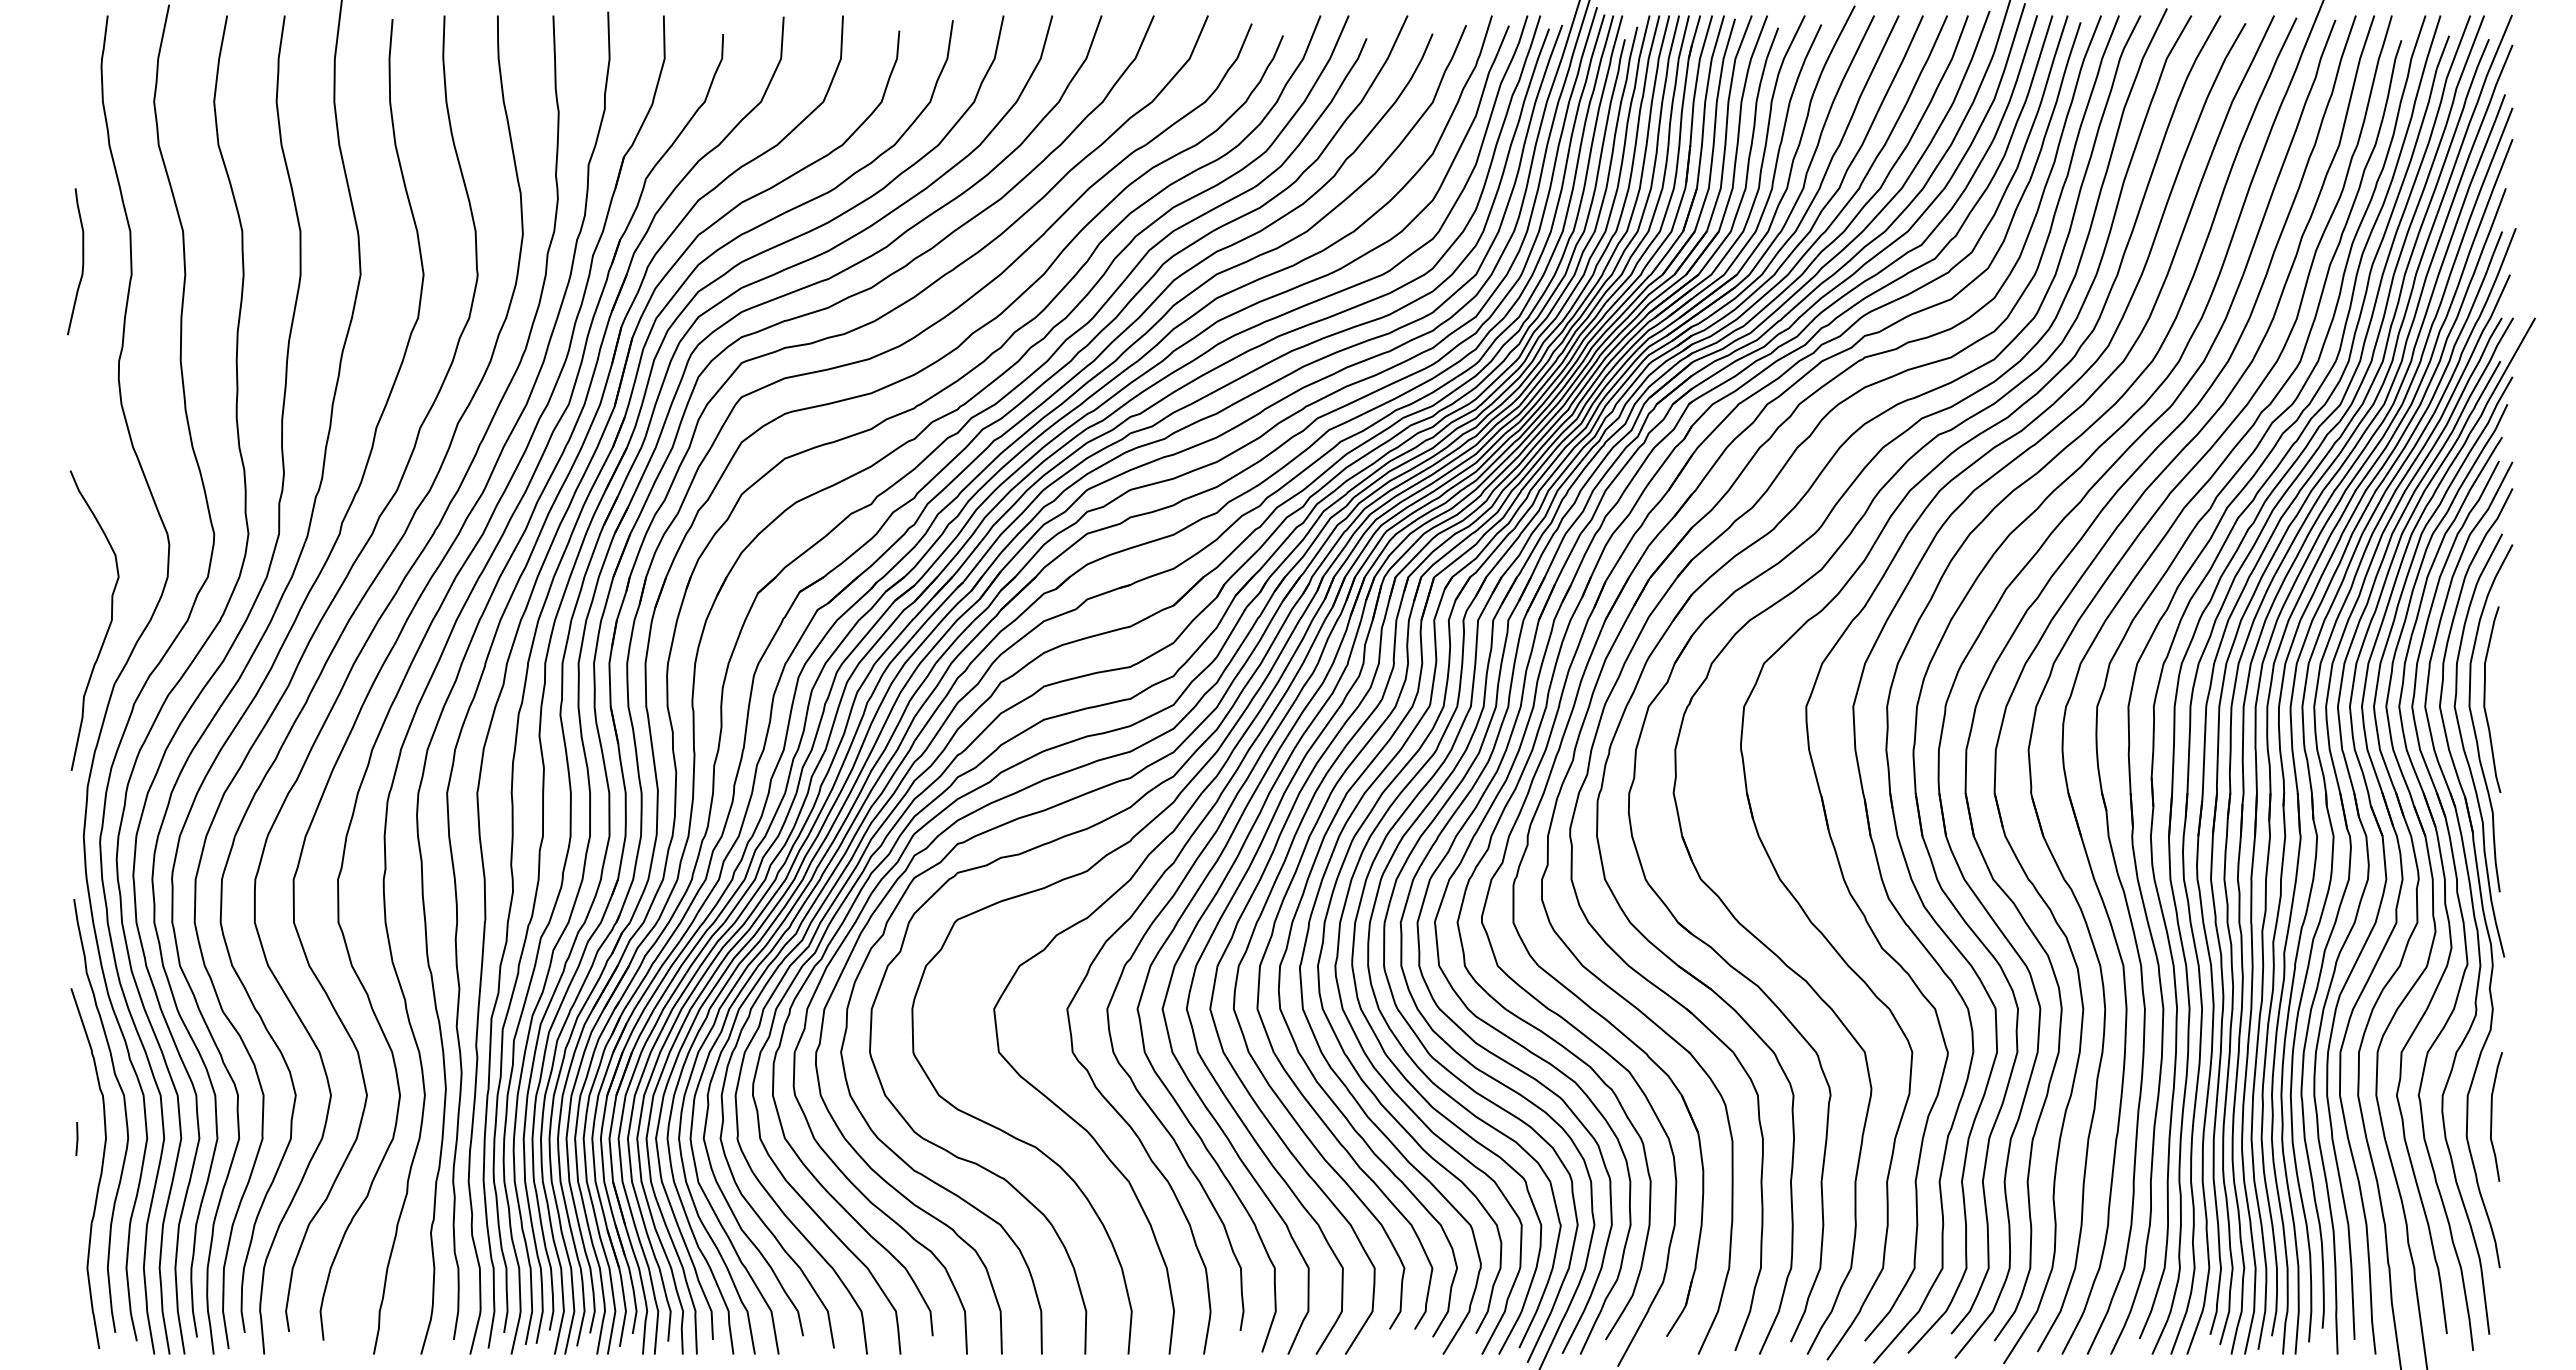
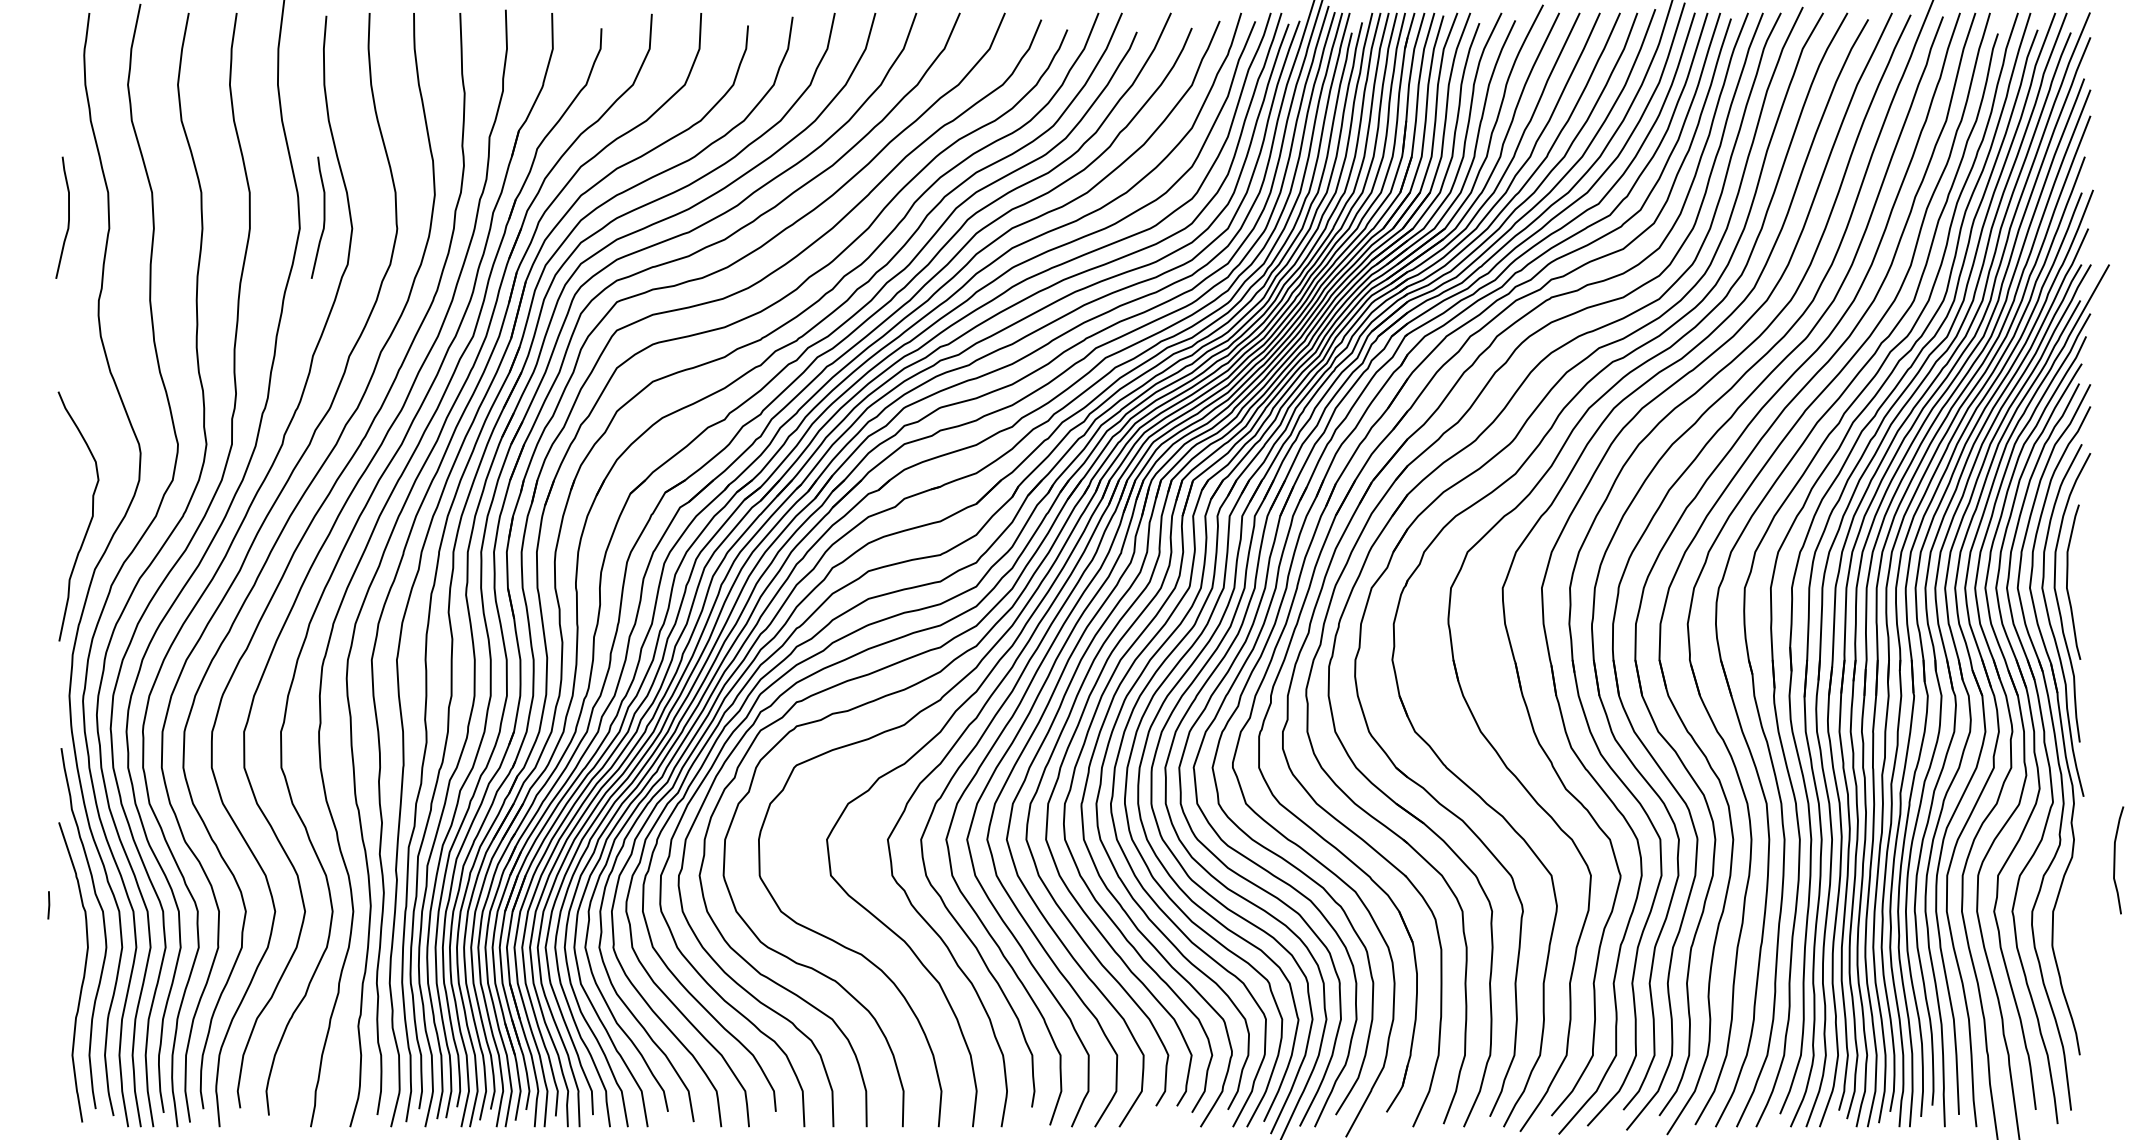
curve: (389, 261) -> (323, 217), added
curve: (2492, 1116) -> (2115, 859), moved
line: (76, 1138) -> (48, 904), moved

